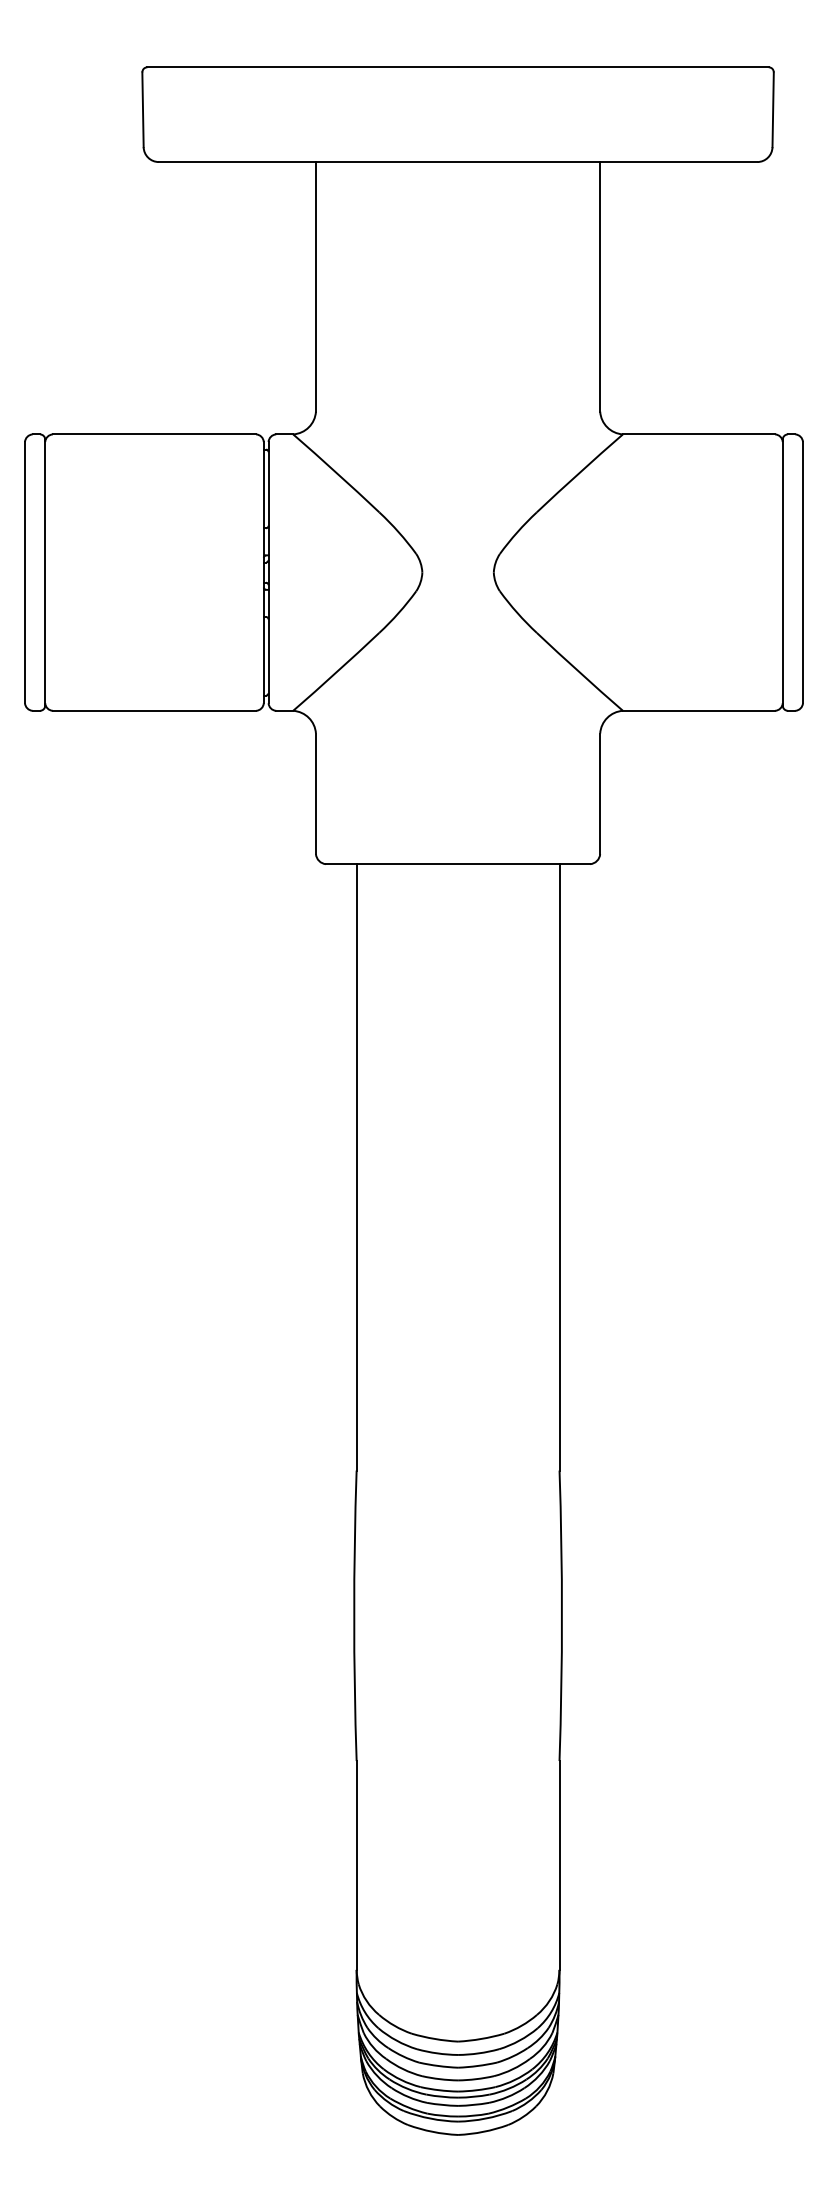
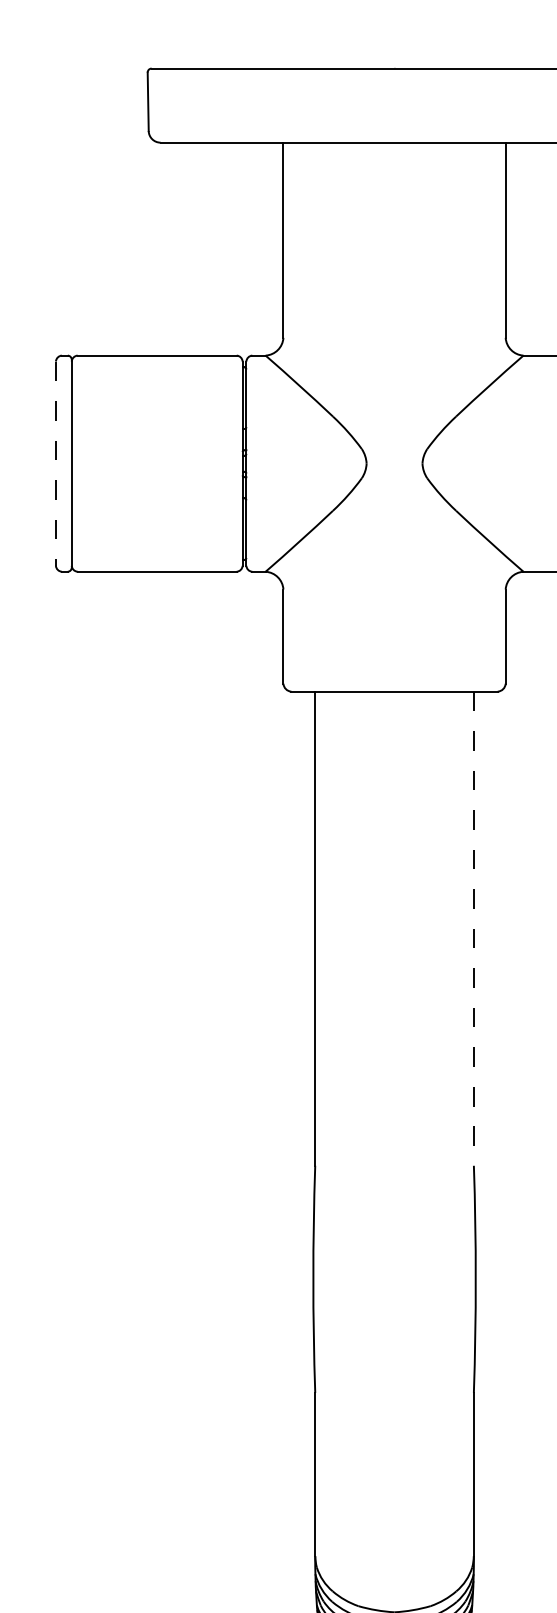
line: (25, 572) -> (56, 463), solid -> dashed
line: (559, 1167) -> (473, 928), solid -> dashed

